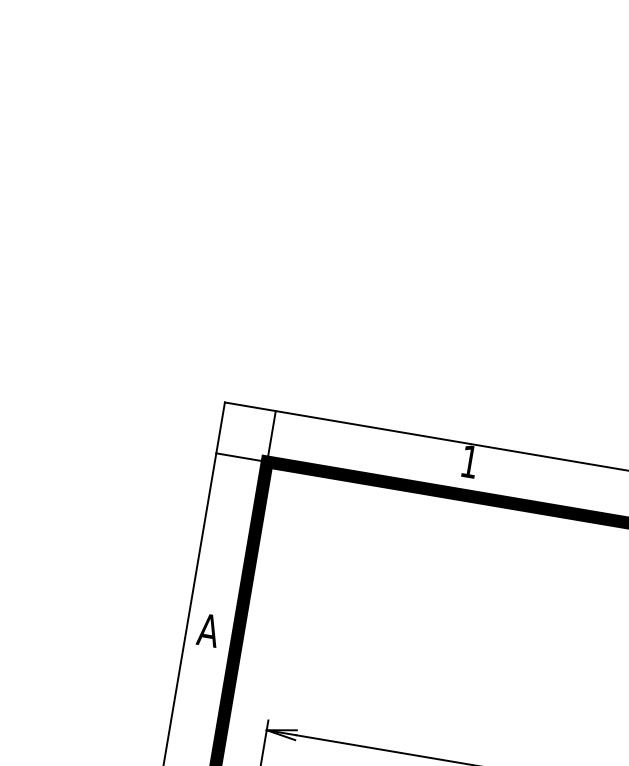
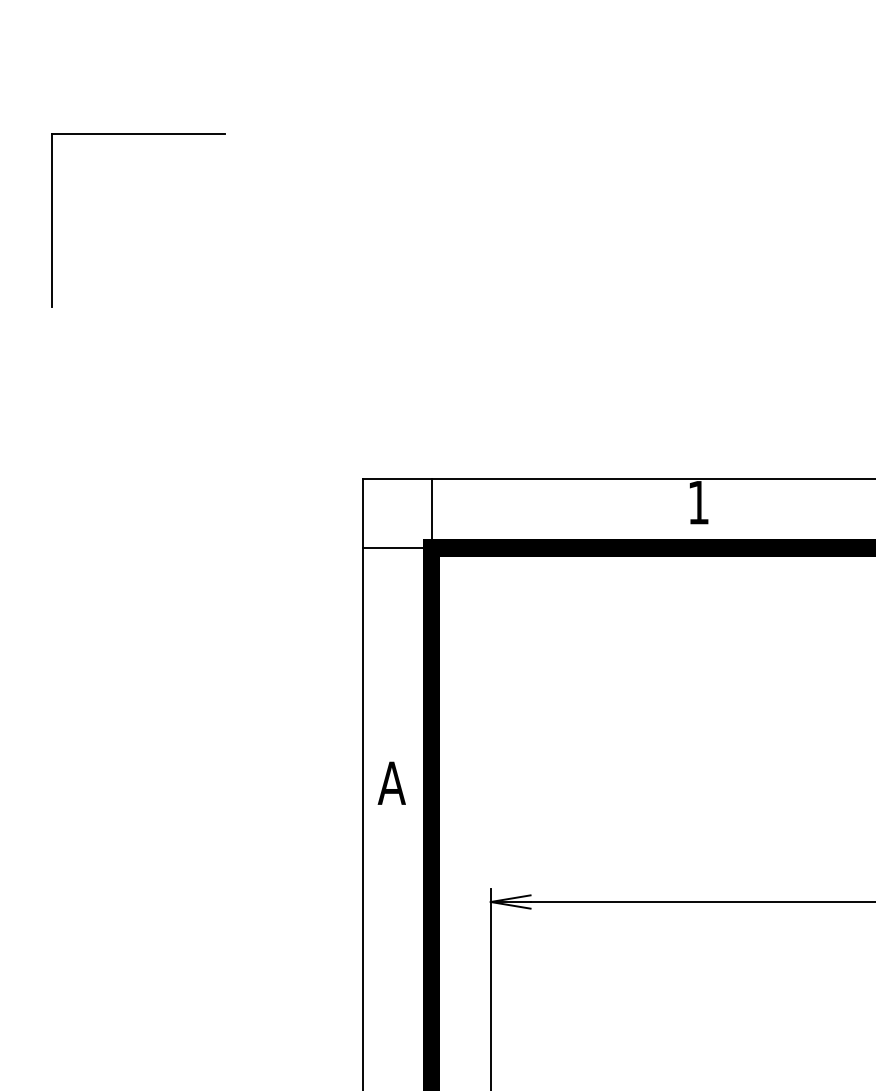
part: (102, 120) -> (138, 134), added

